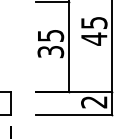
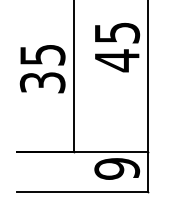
text: (94, 102) -> (117, 169), 2 -> 9

